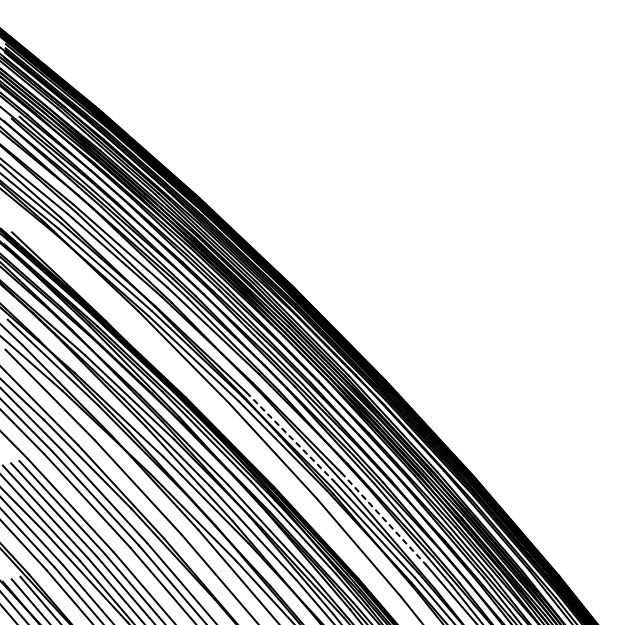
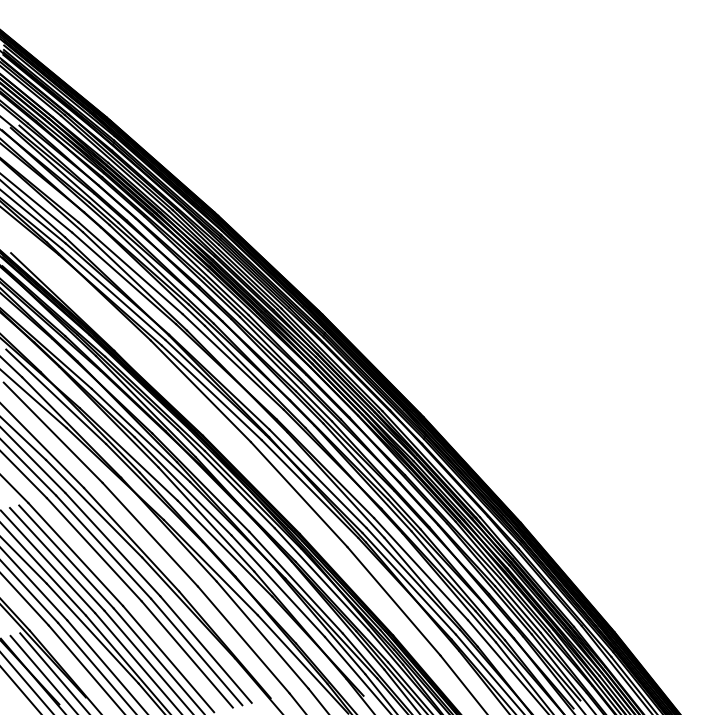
line: (290, 437) -> (318, 479), dashed -> solid
line: (383, 519) -> (421, 569), dashed -> solid

